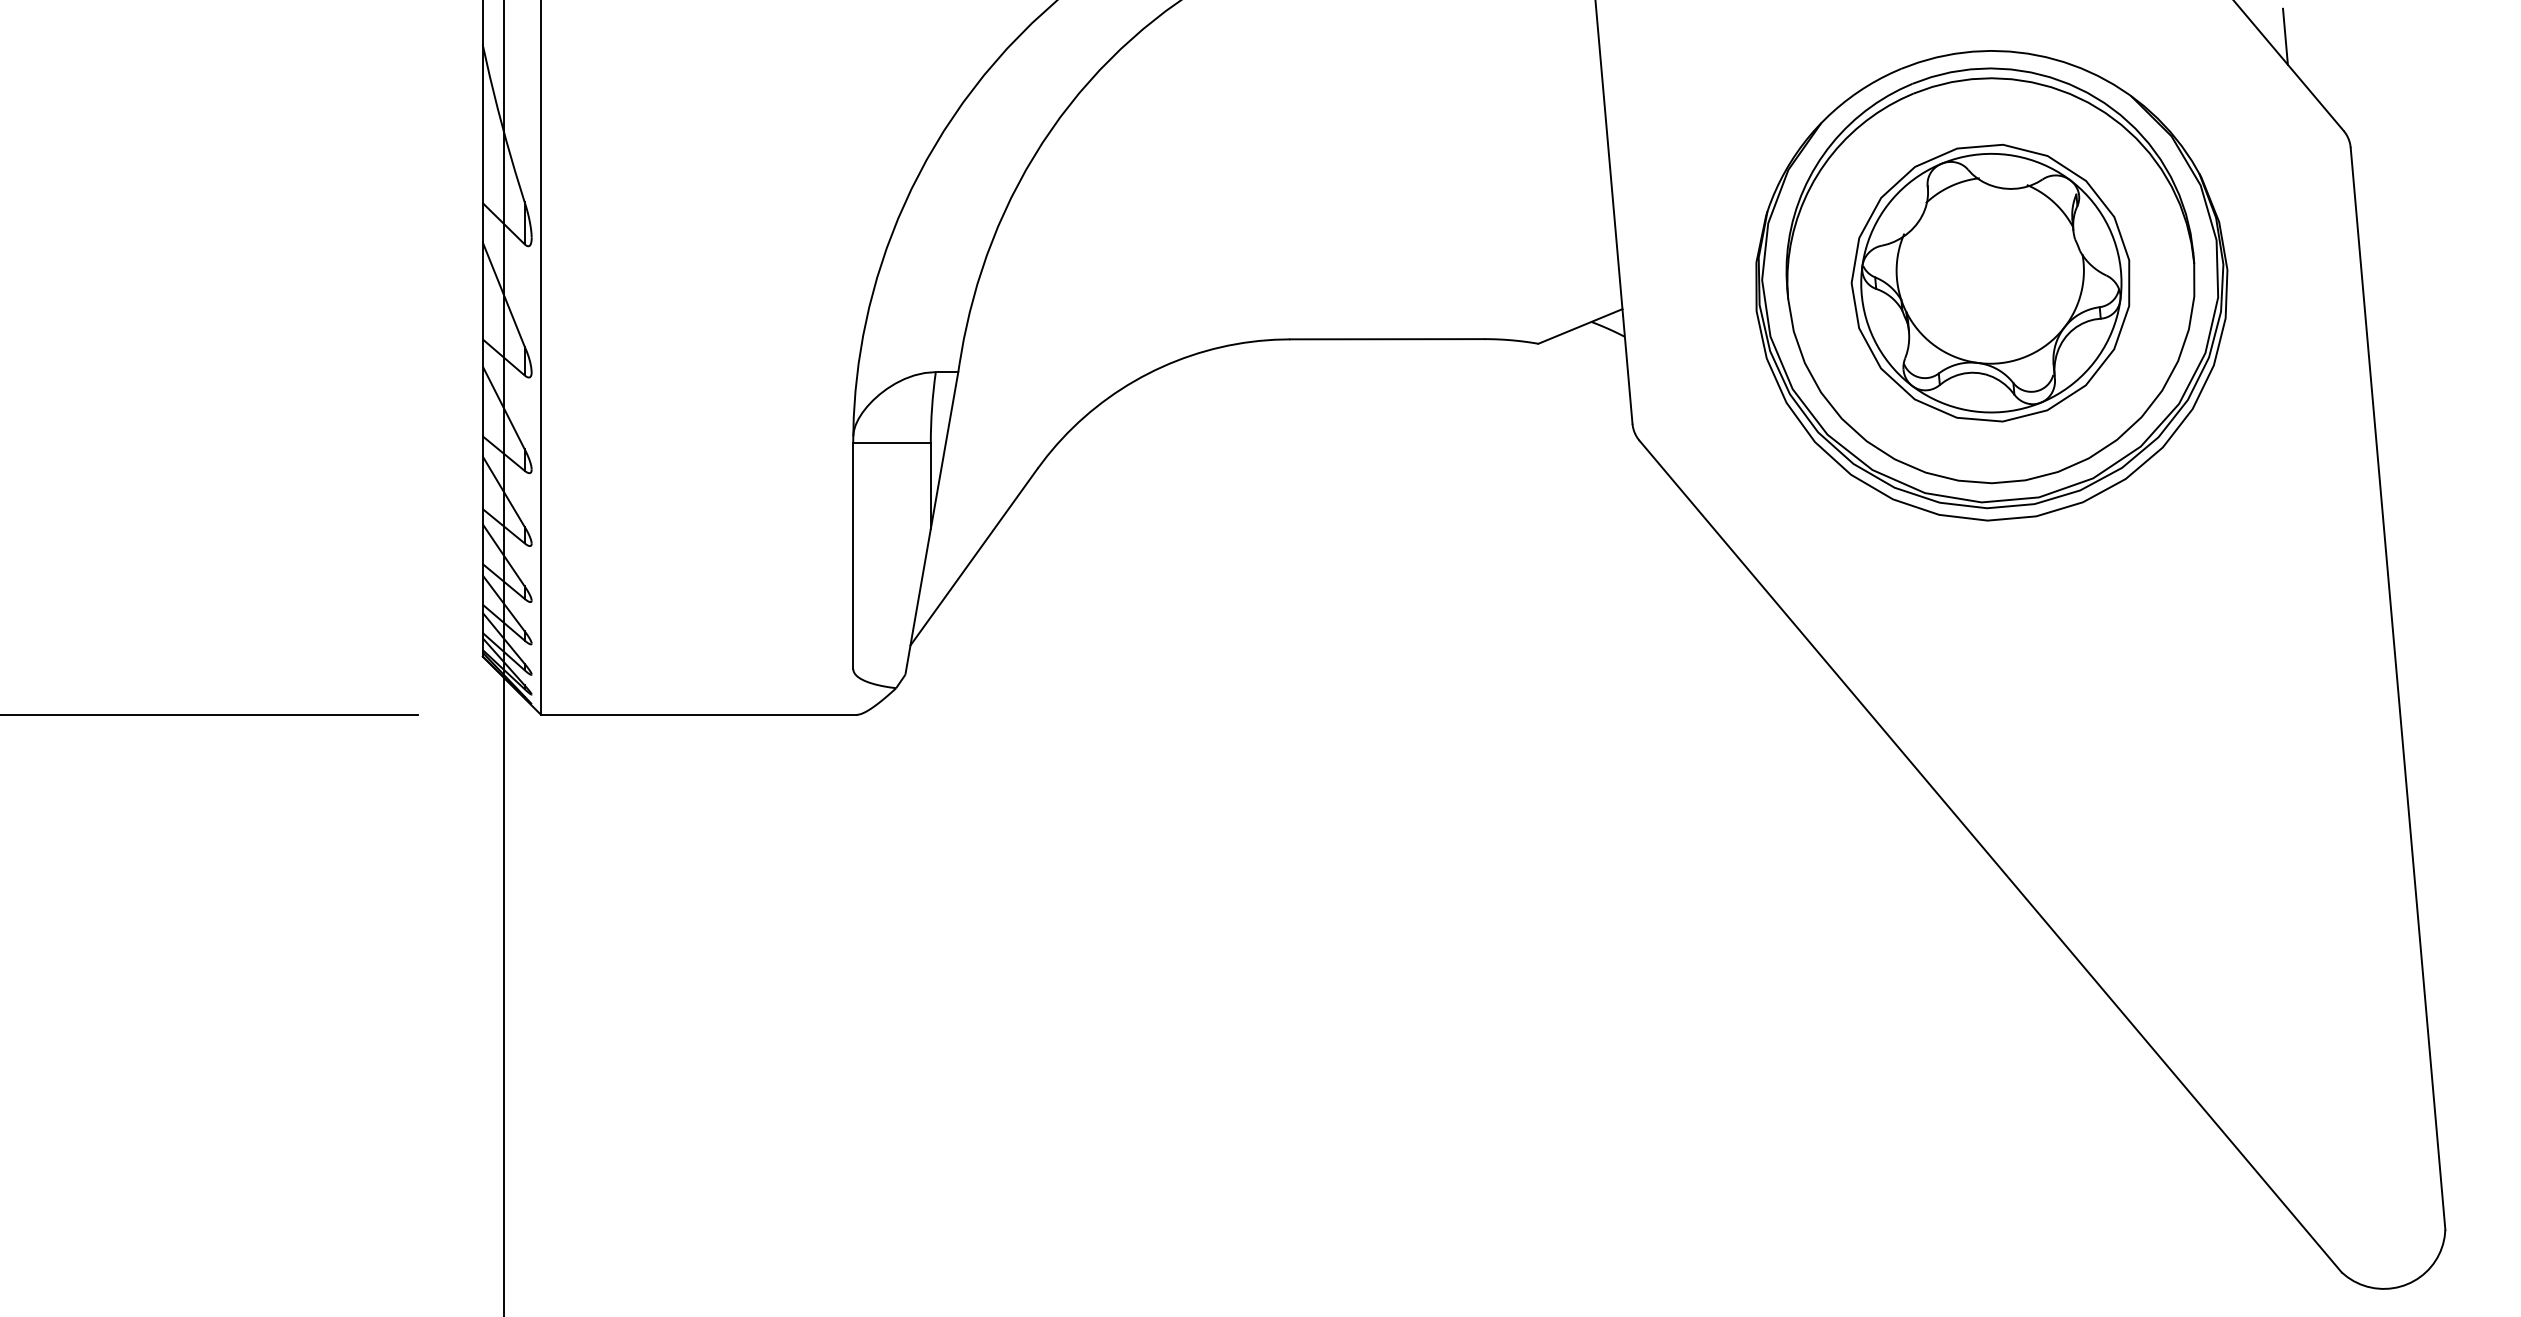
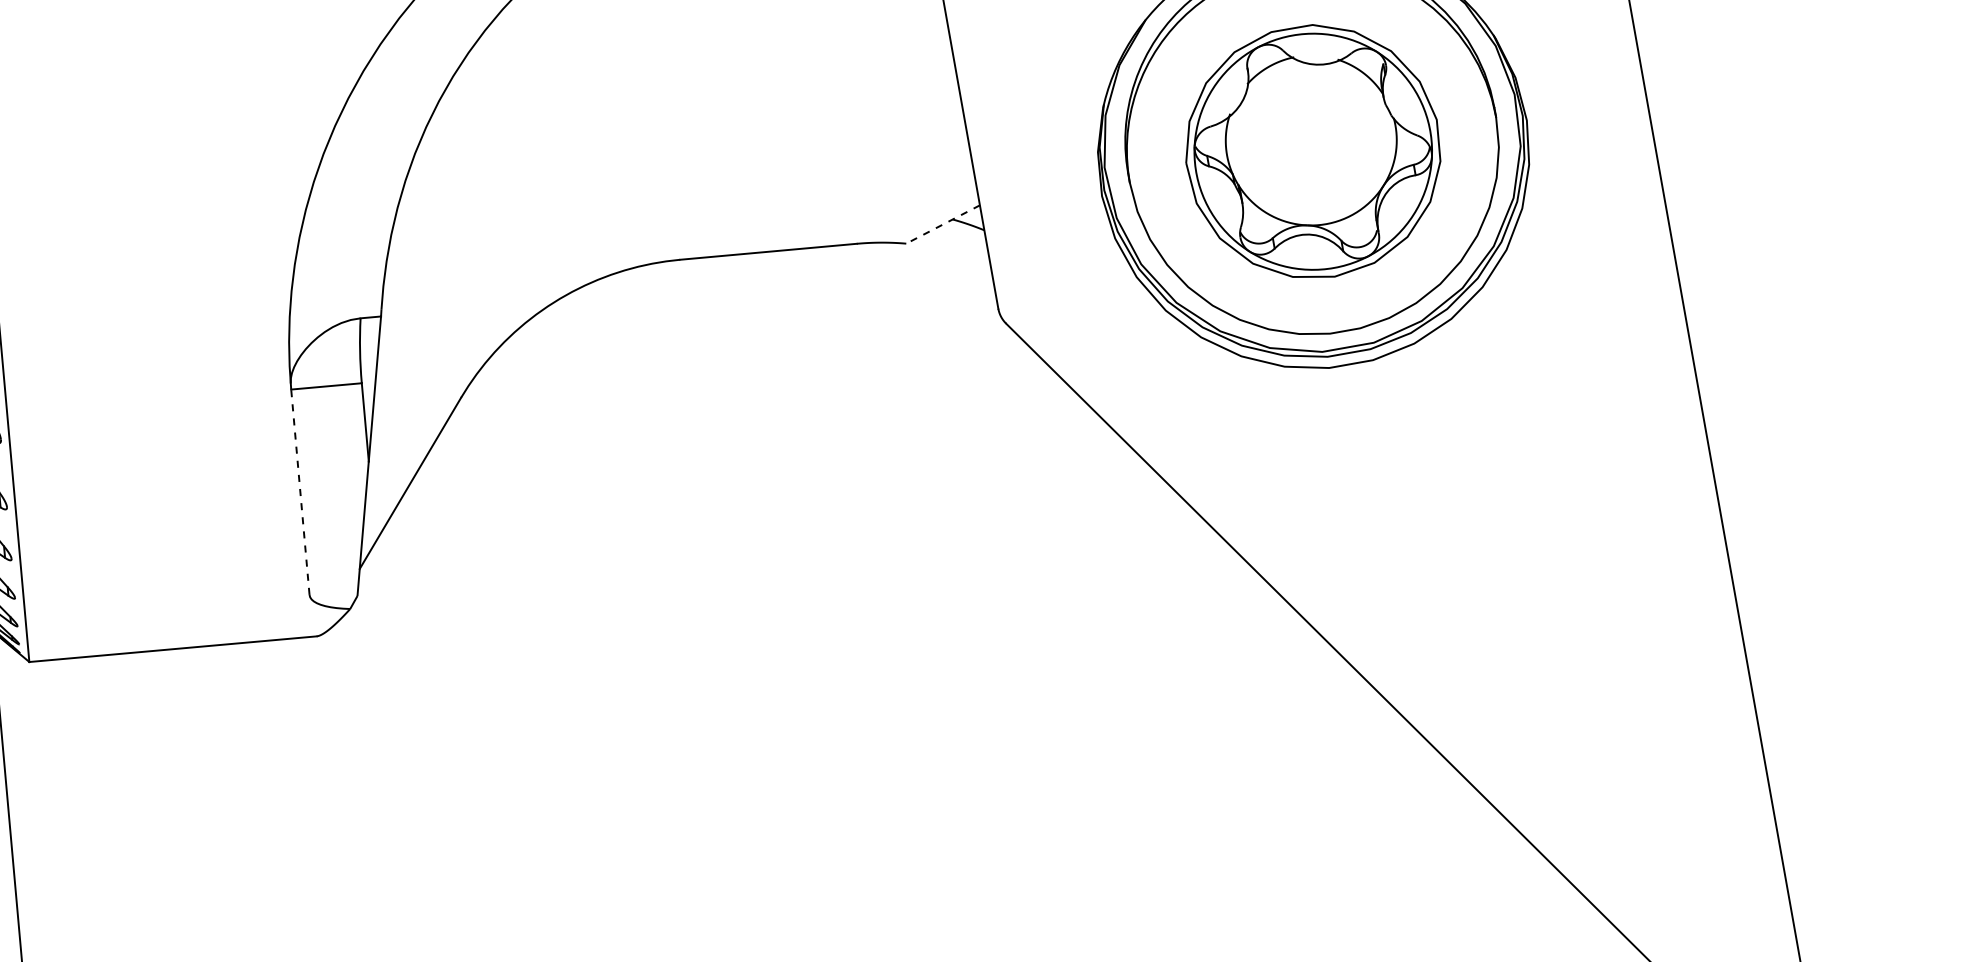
line: (1579, 326) -> (942, 224), solid -> dashed
line: (853, 555) -> (300, 491), solid -> dashed

